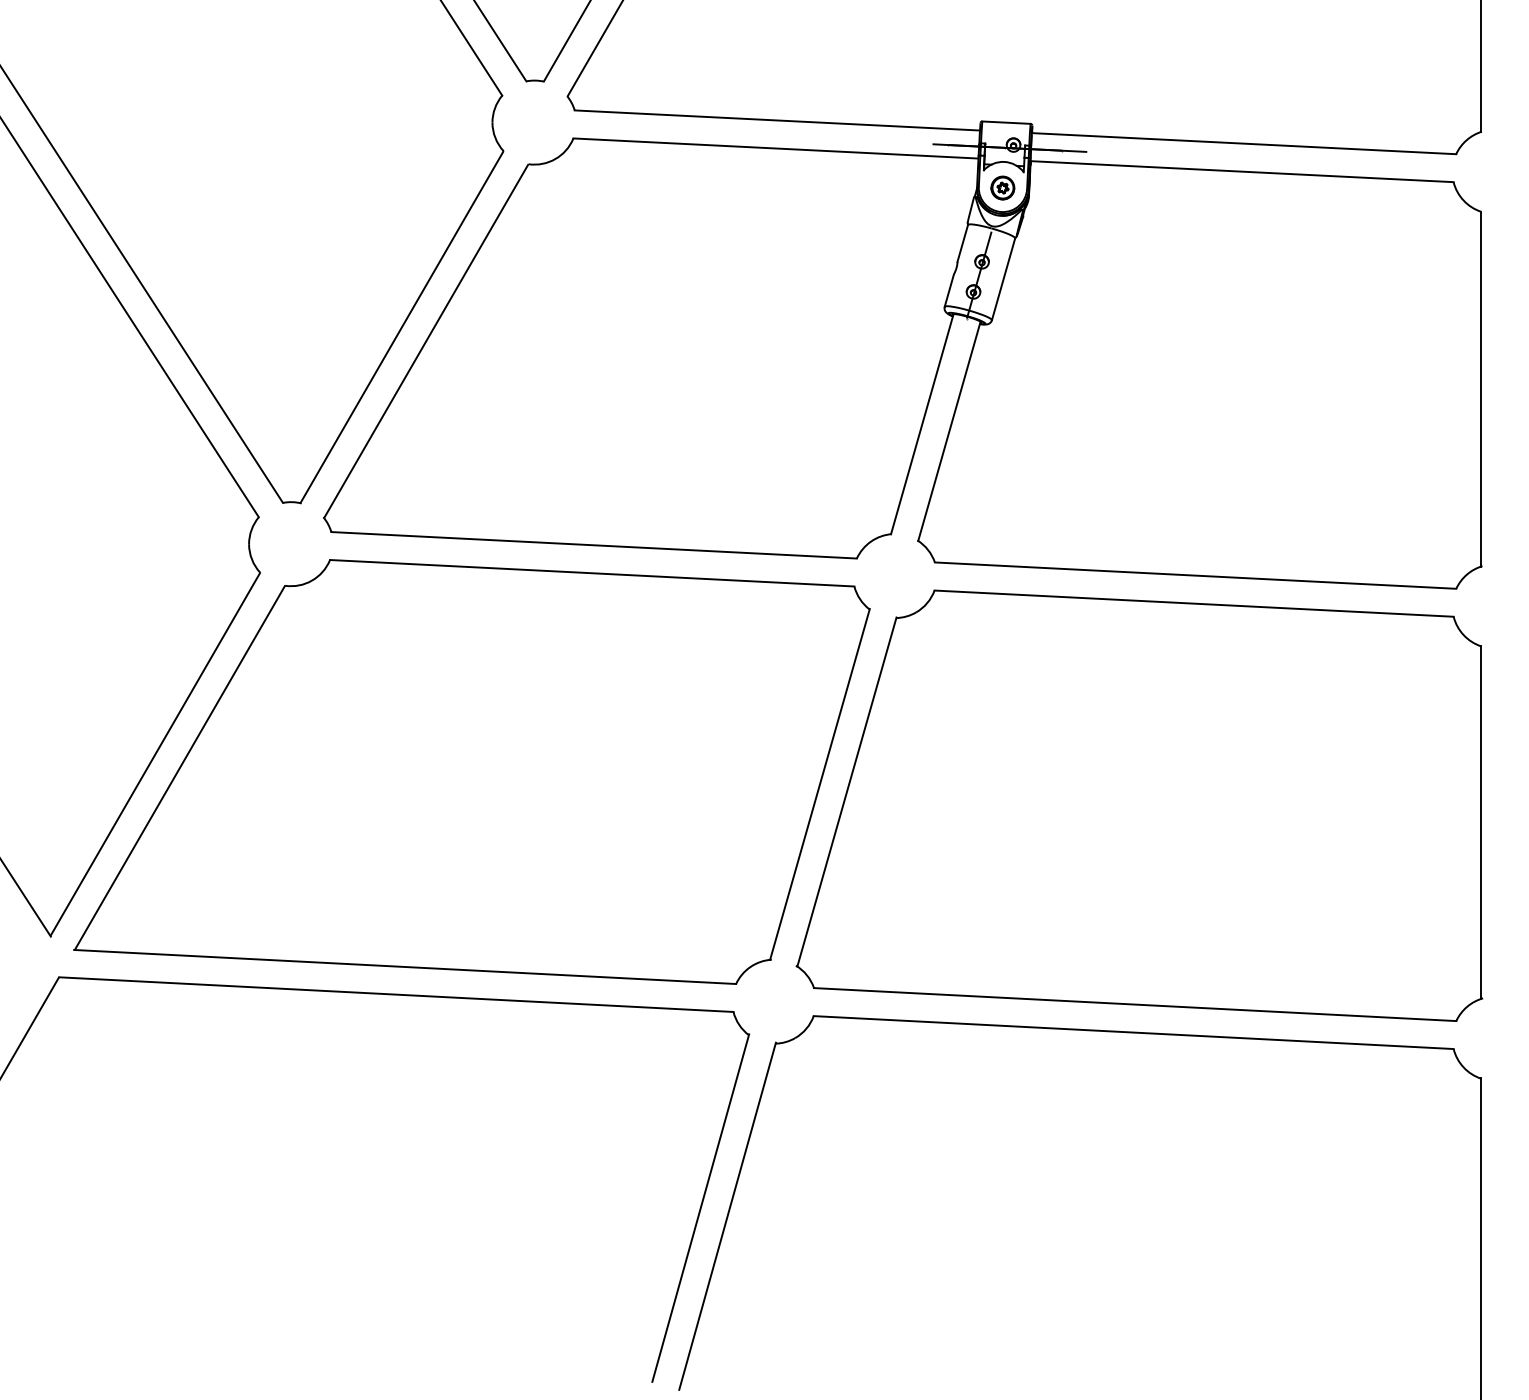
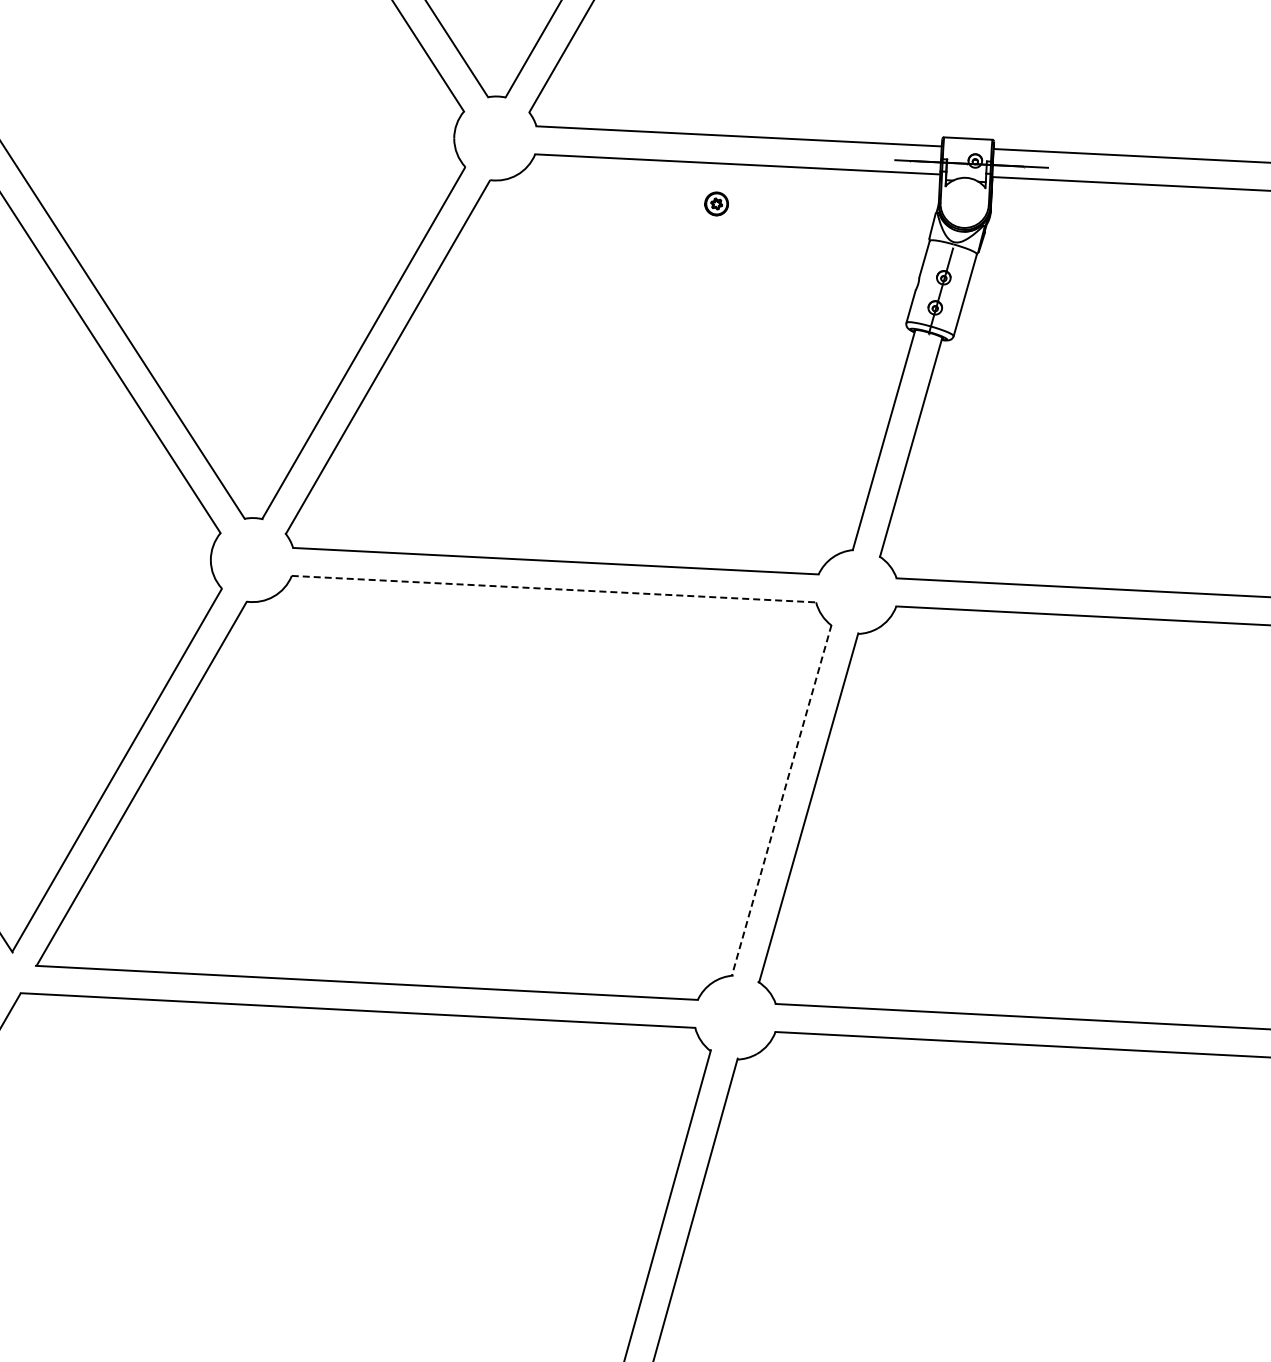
part: (1002, 187) -> (716, 203), moved
line: (592, 573) -> (554, 589), solid -> dashed
line: (819, 784) -> (781, 800), solid -> dashed

